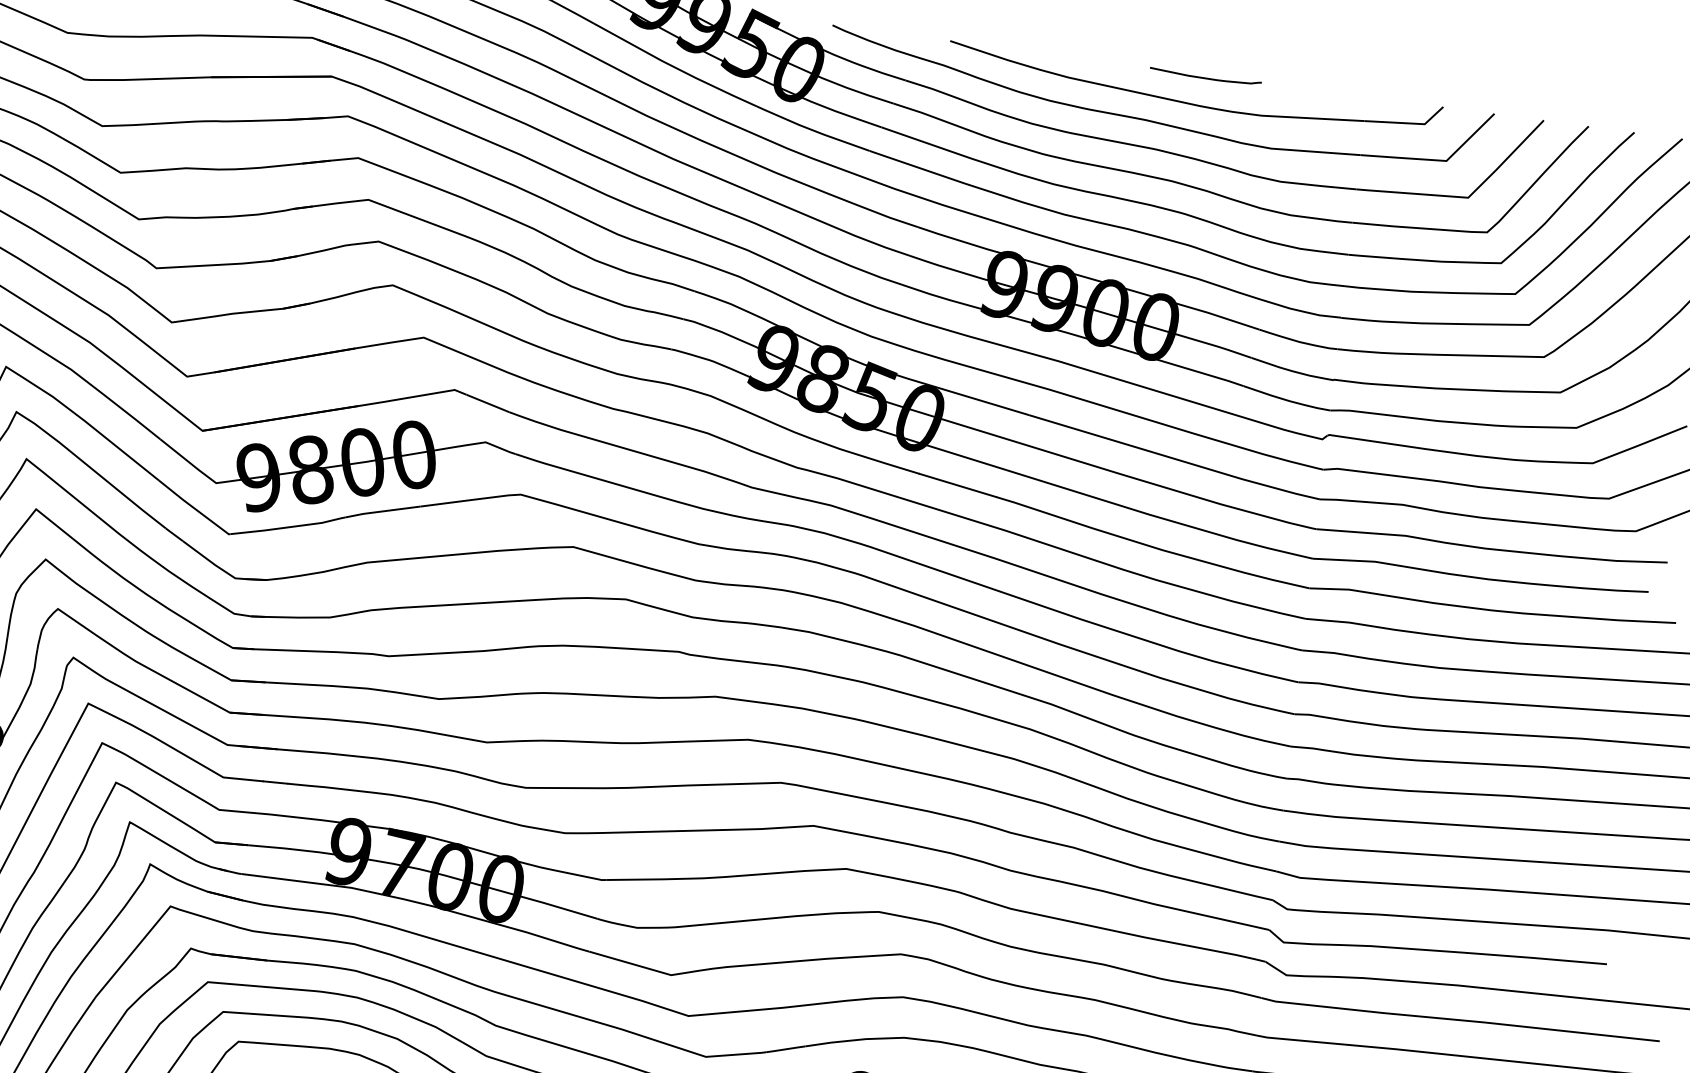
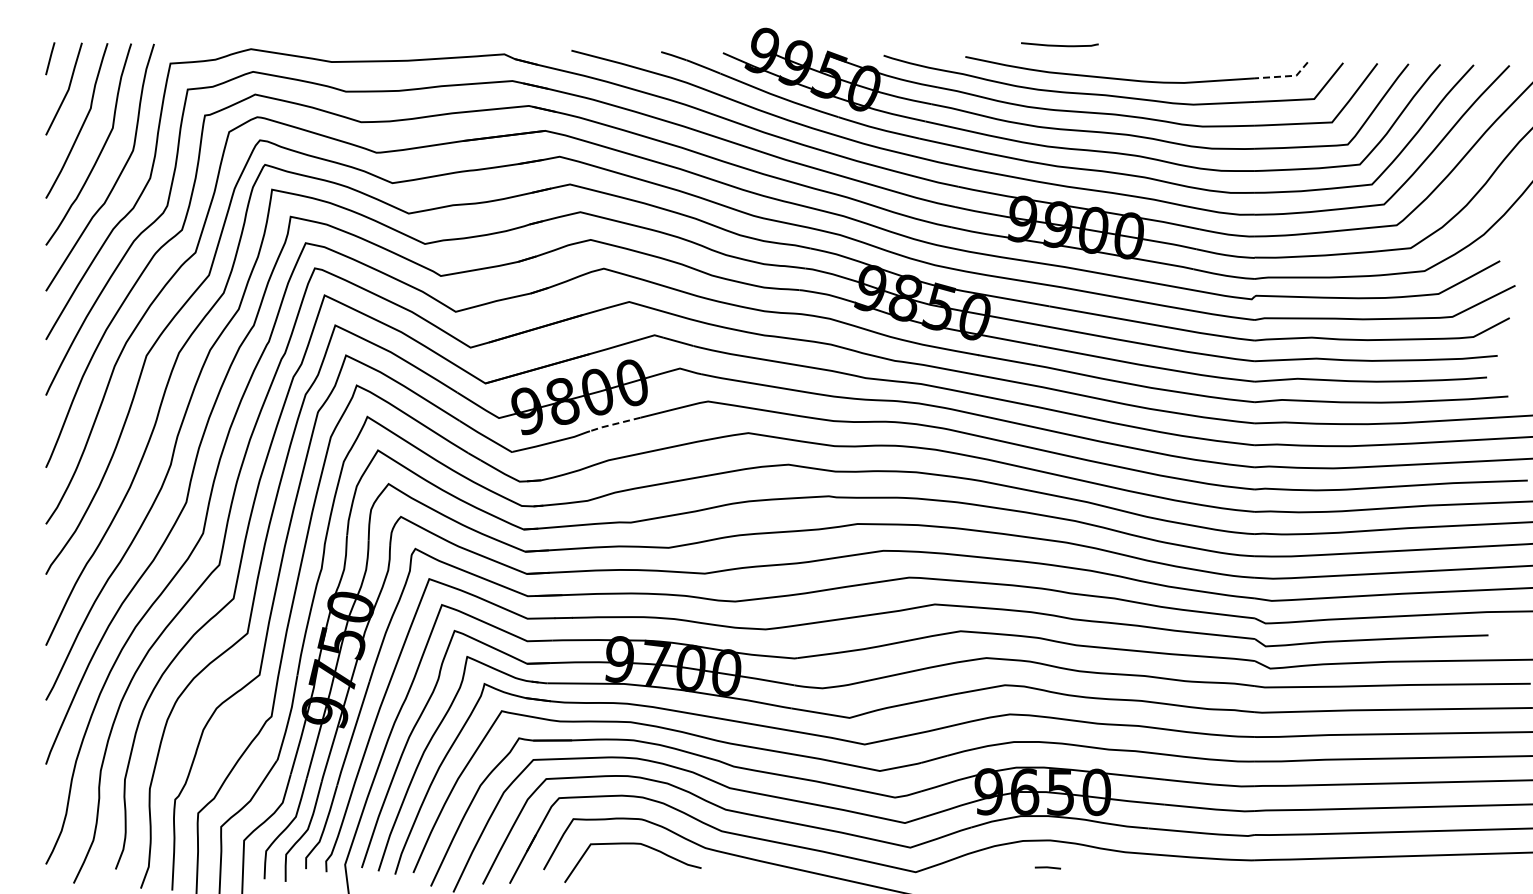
curve: (1205, 77) -> (1059, 45), moved
line: (1407, 123) -> (1284, 76), solid -> dashed
line: (381, 511) -> (614, 424), solid -> dashed

